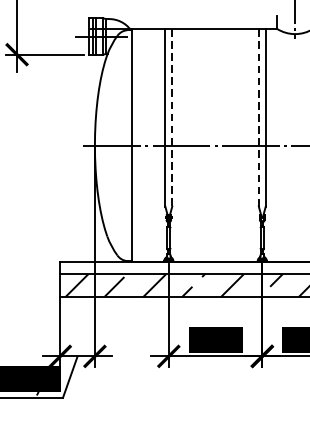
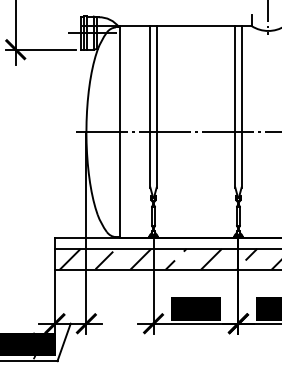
line: (172, 117) -> (156, 106), dashed -> solid
line: (259, 117) -> (235, 106), dashed -> solid

